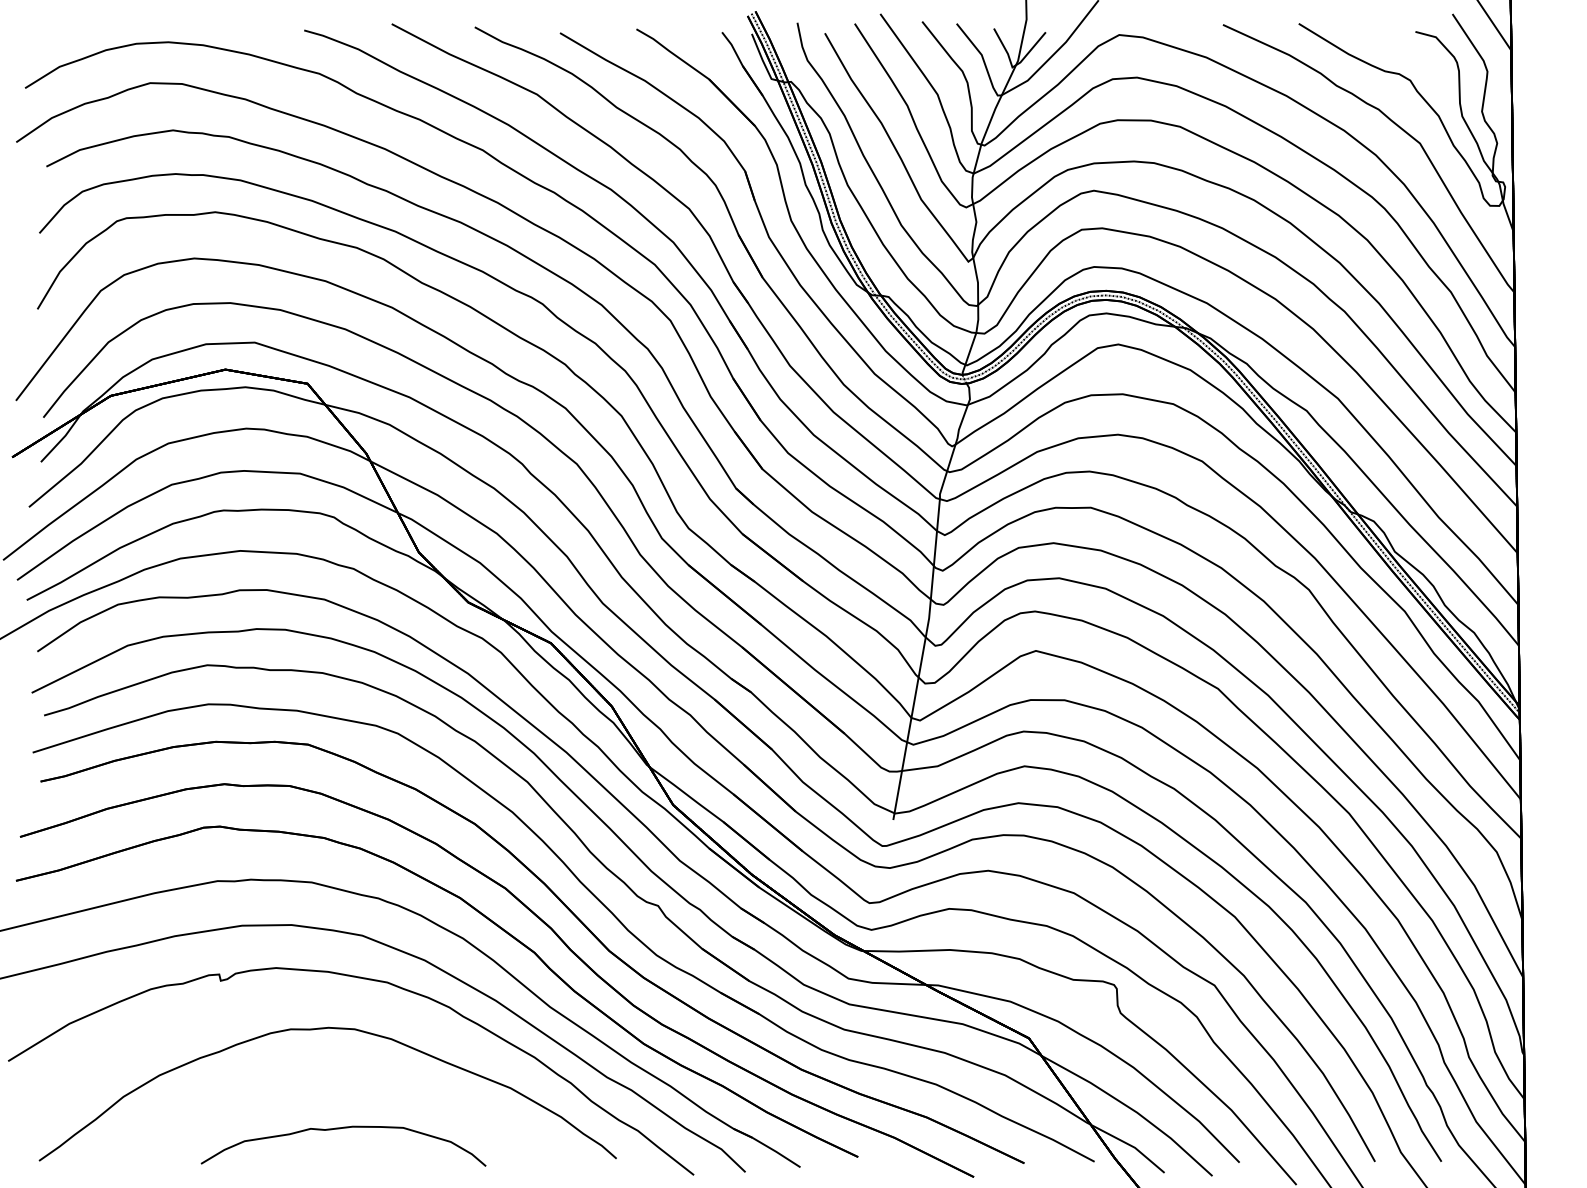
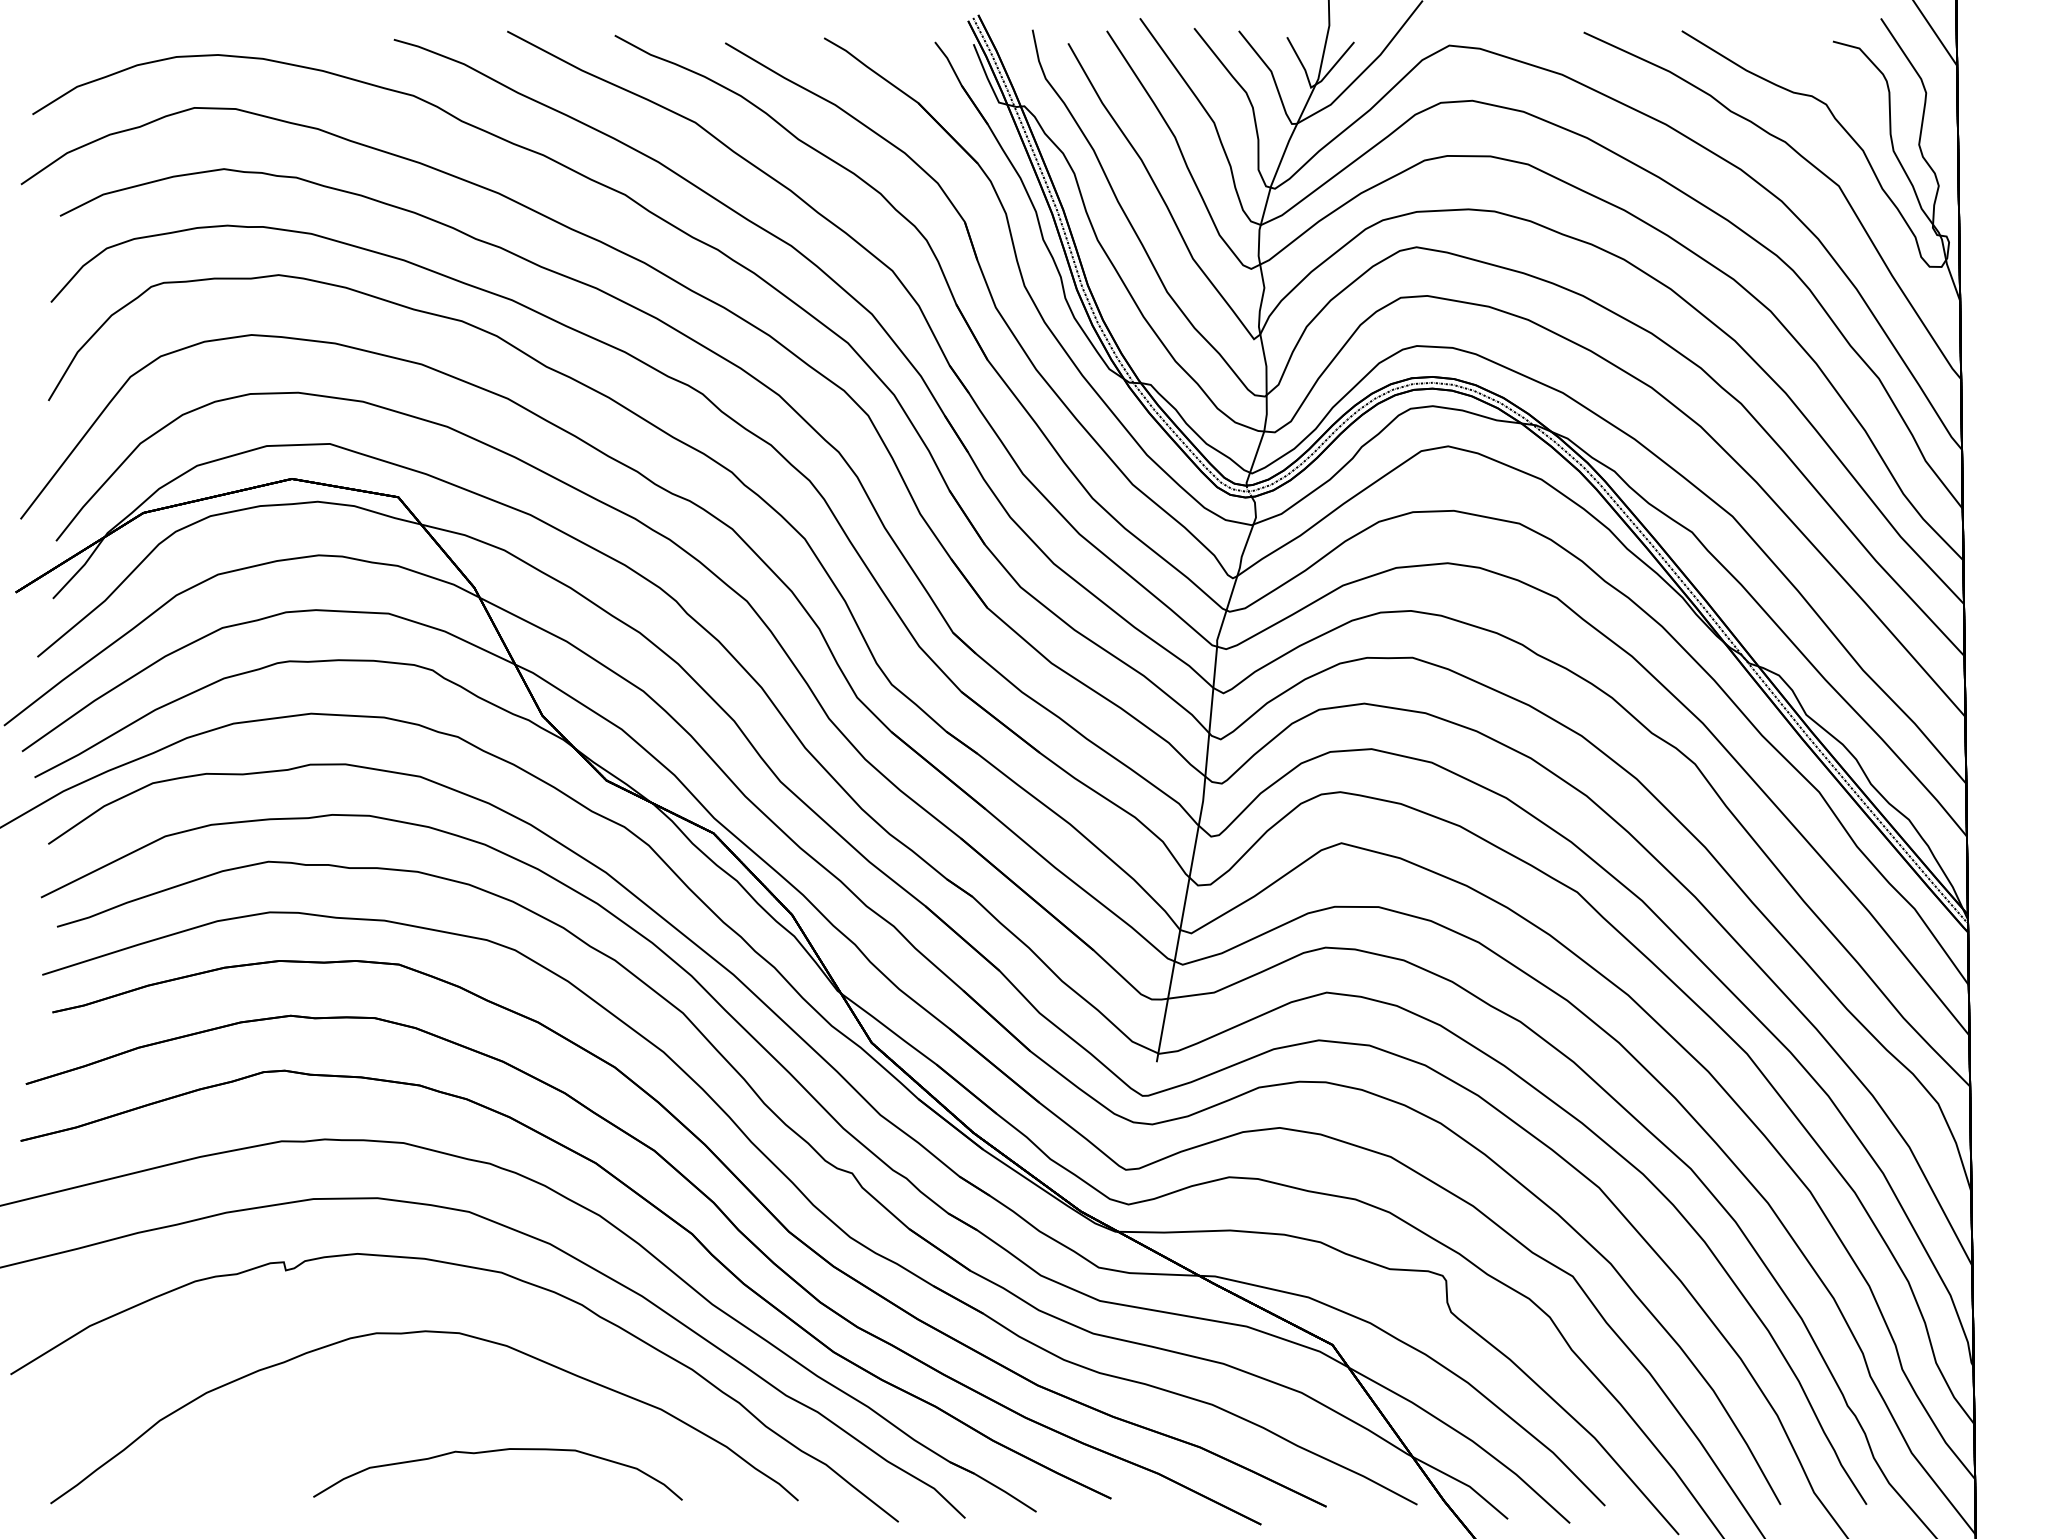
curve: (340, 1129) -> (493, 1452), moved

